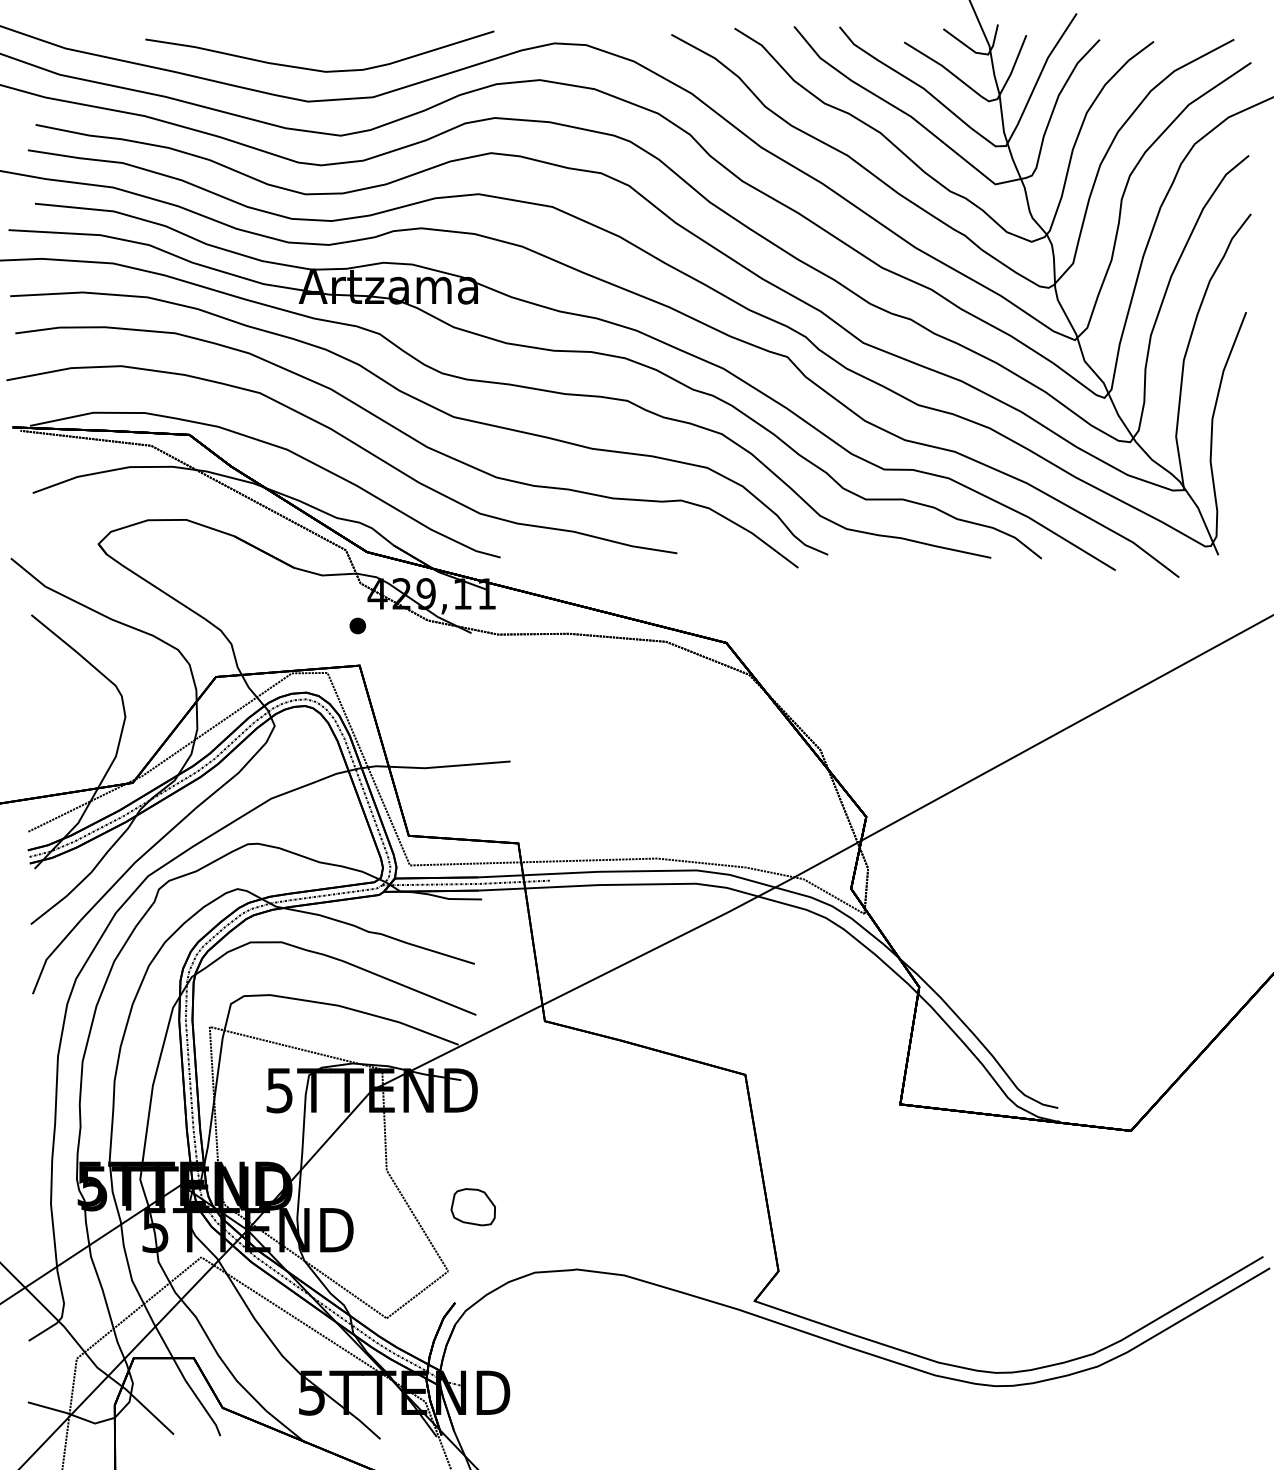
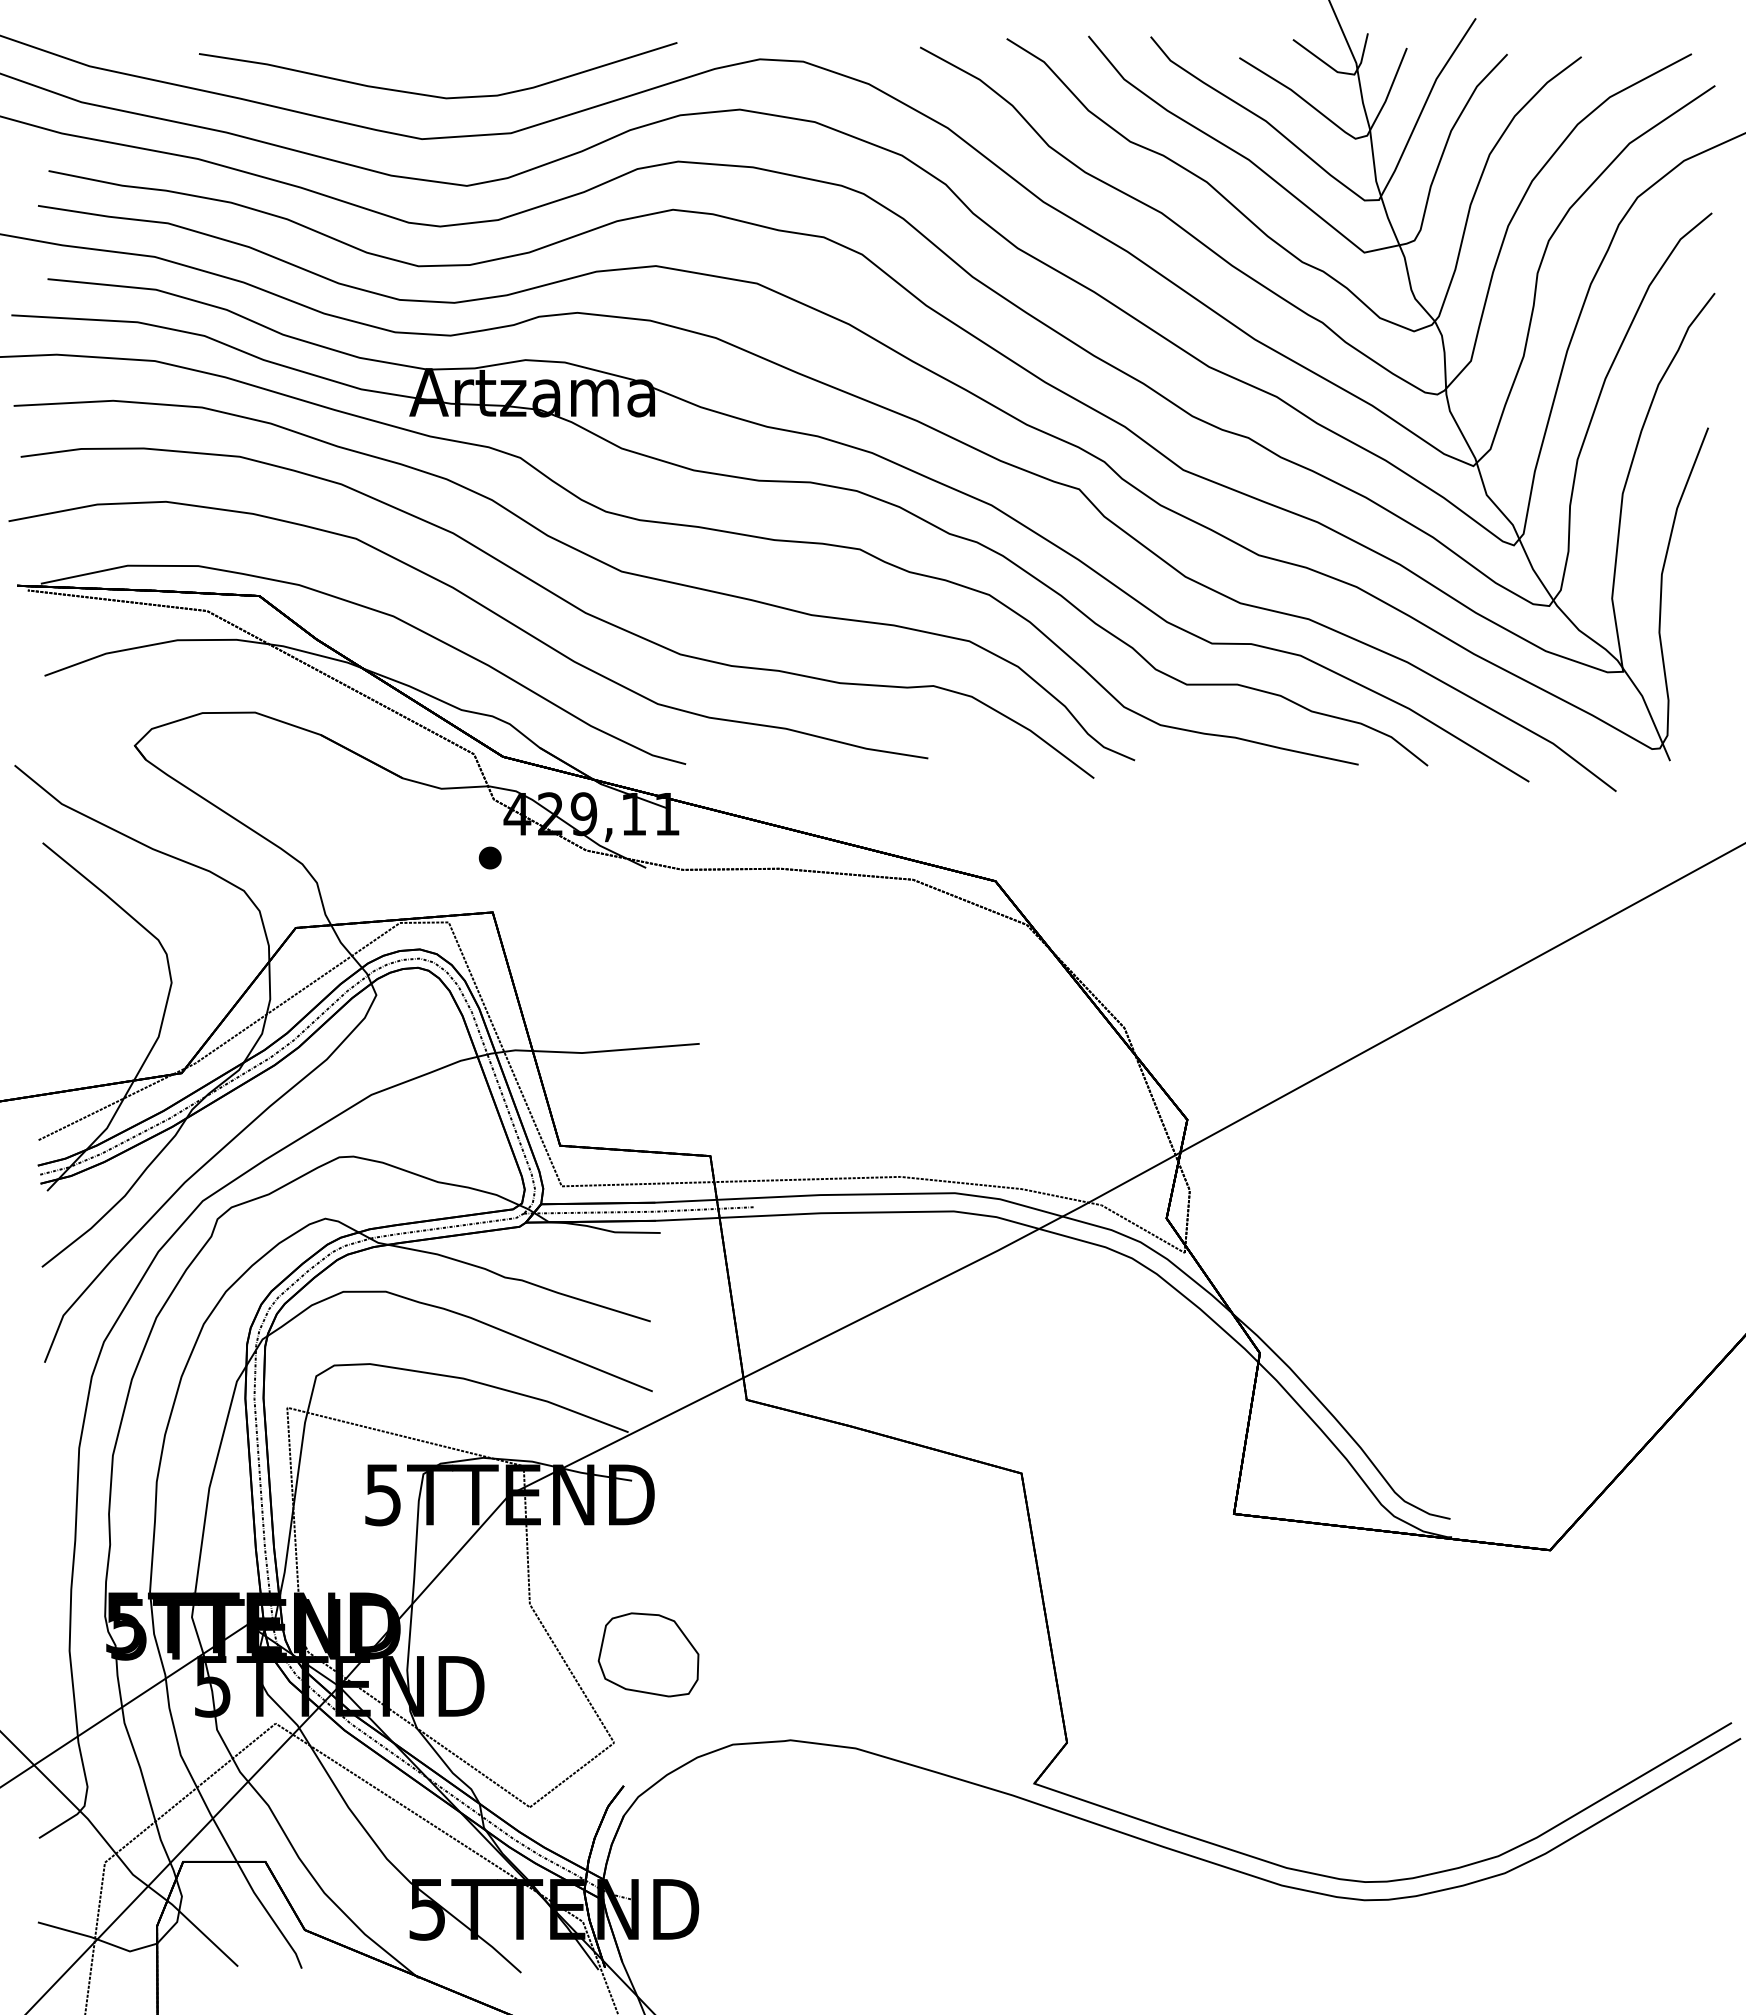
part: (473, 1206) -> (648, 1654), size x1.67

